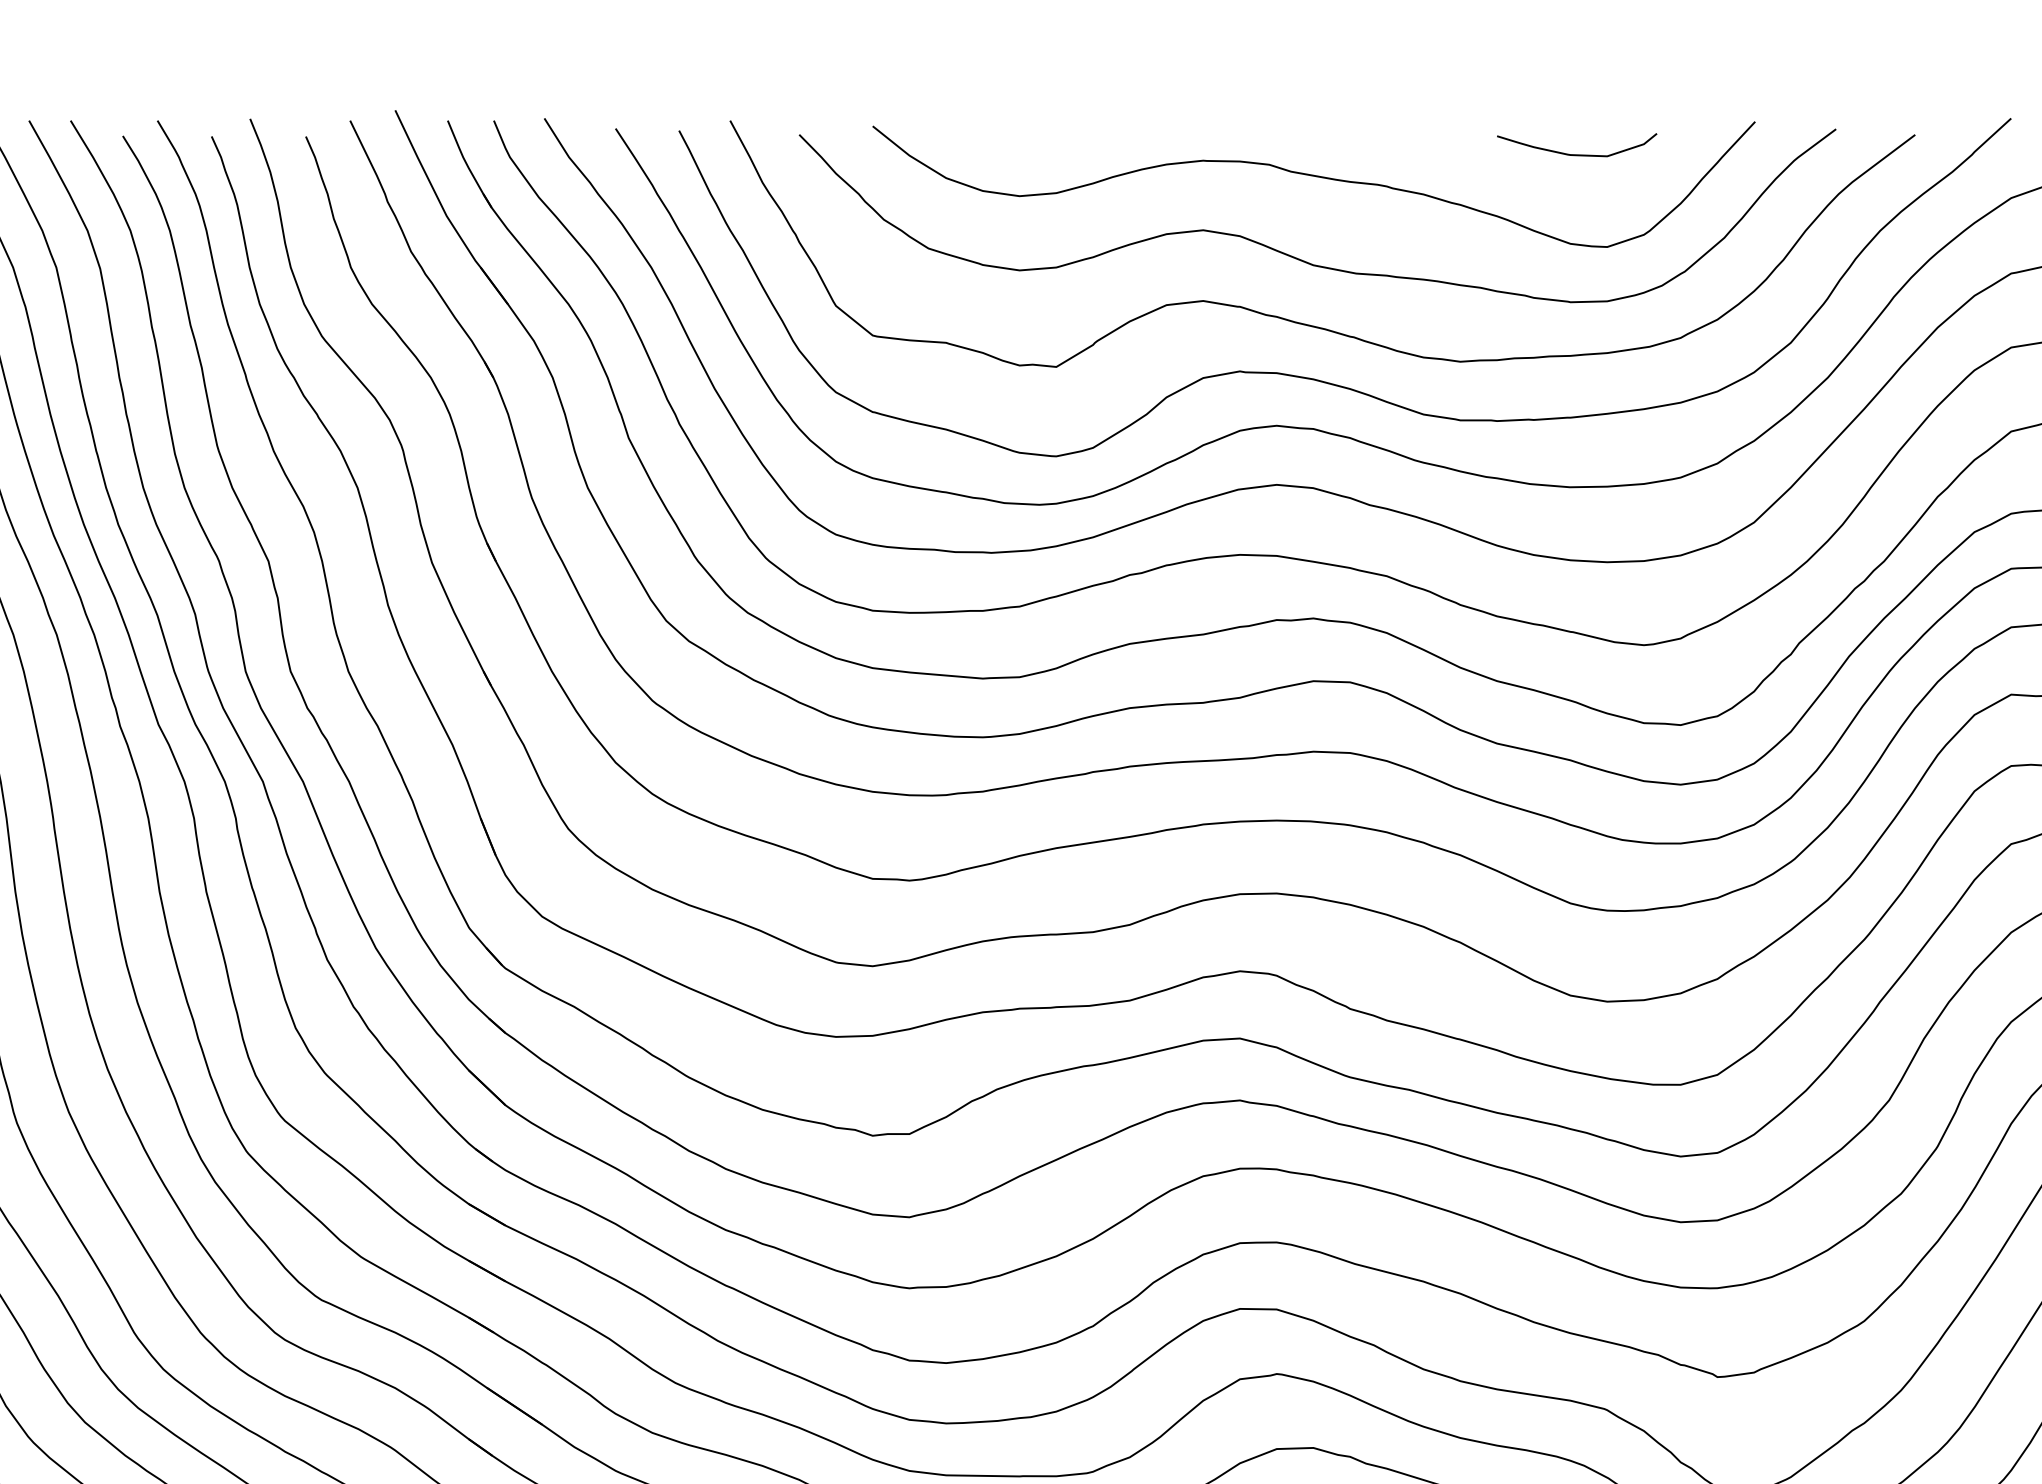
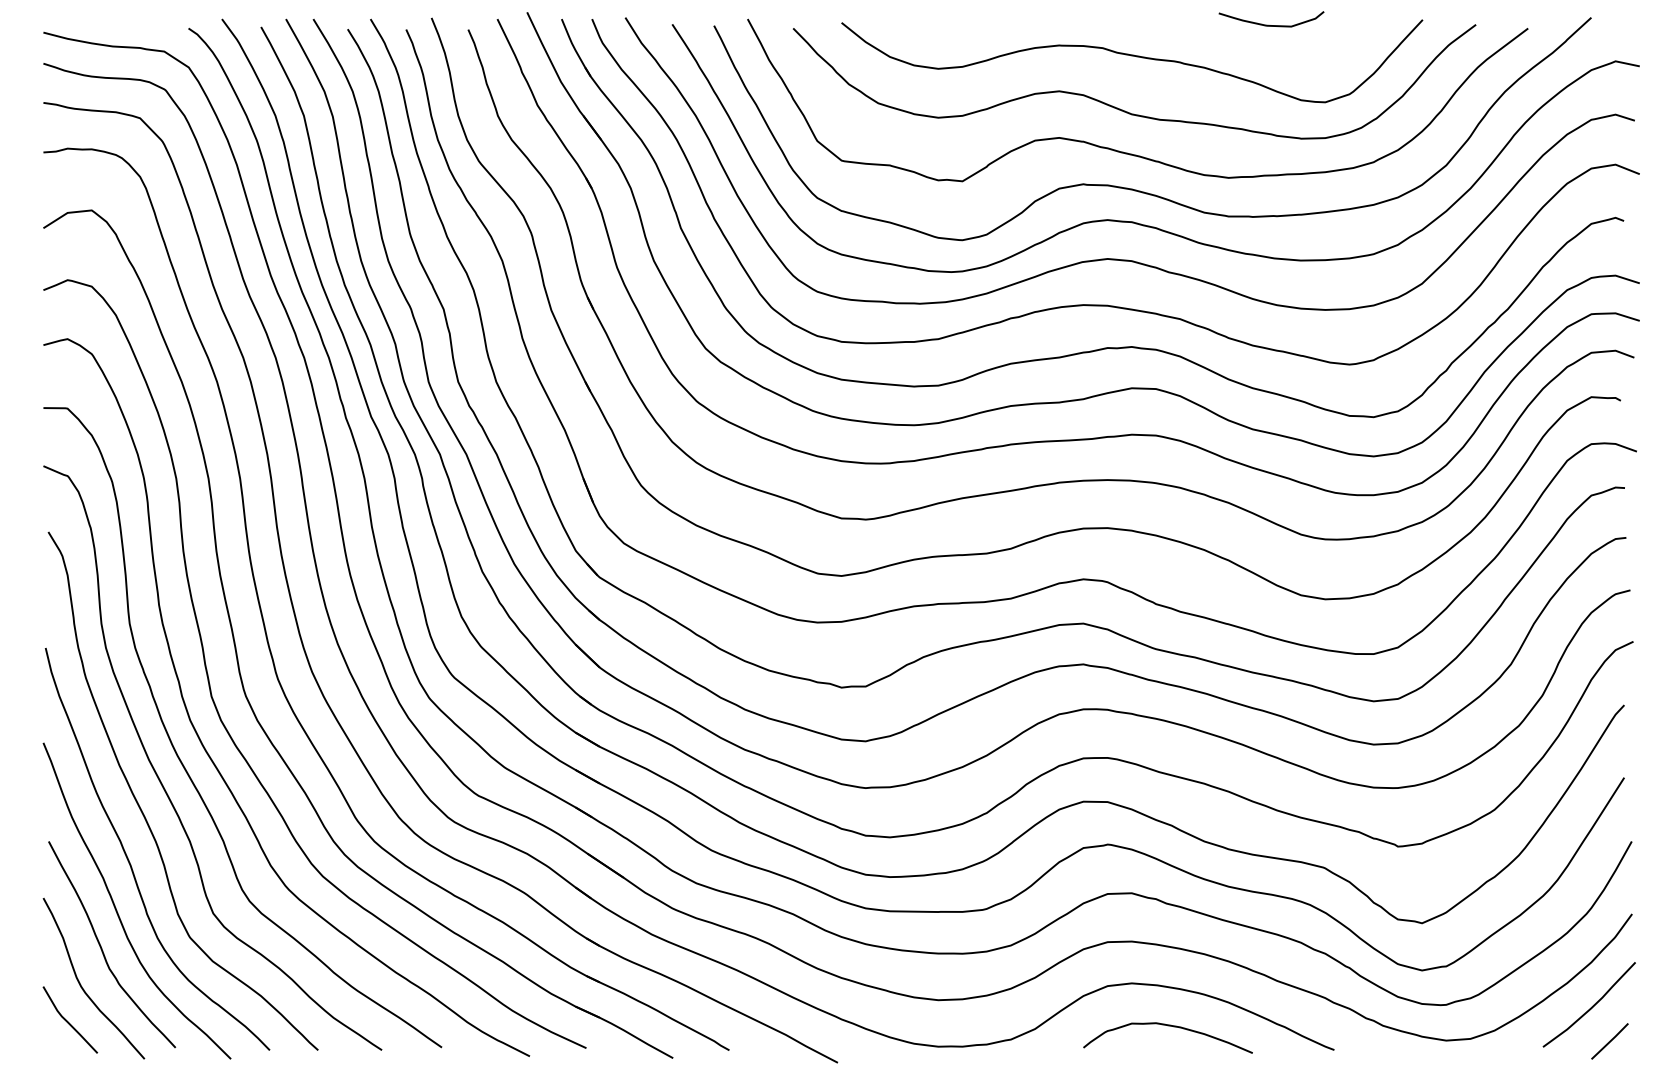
curve: (1572, 153) -> (1268, 24), moved

